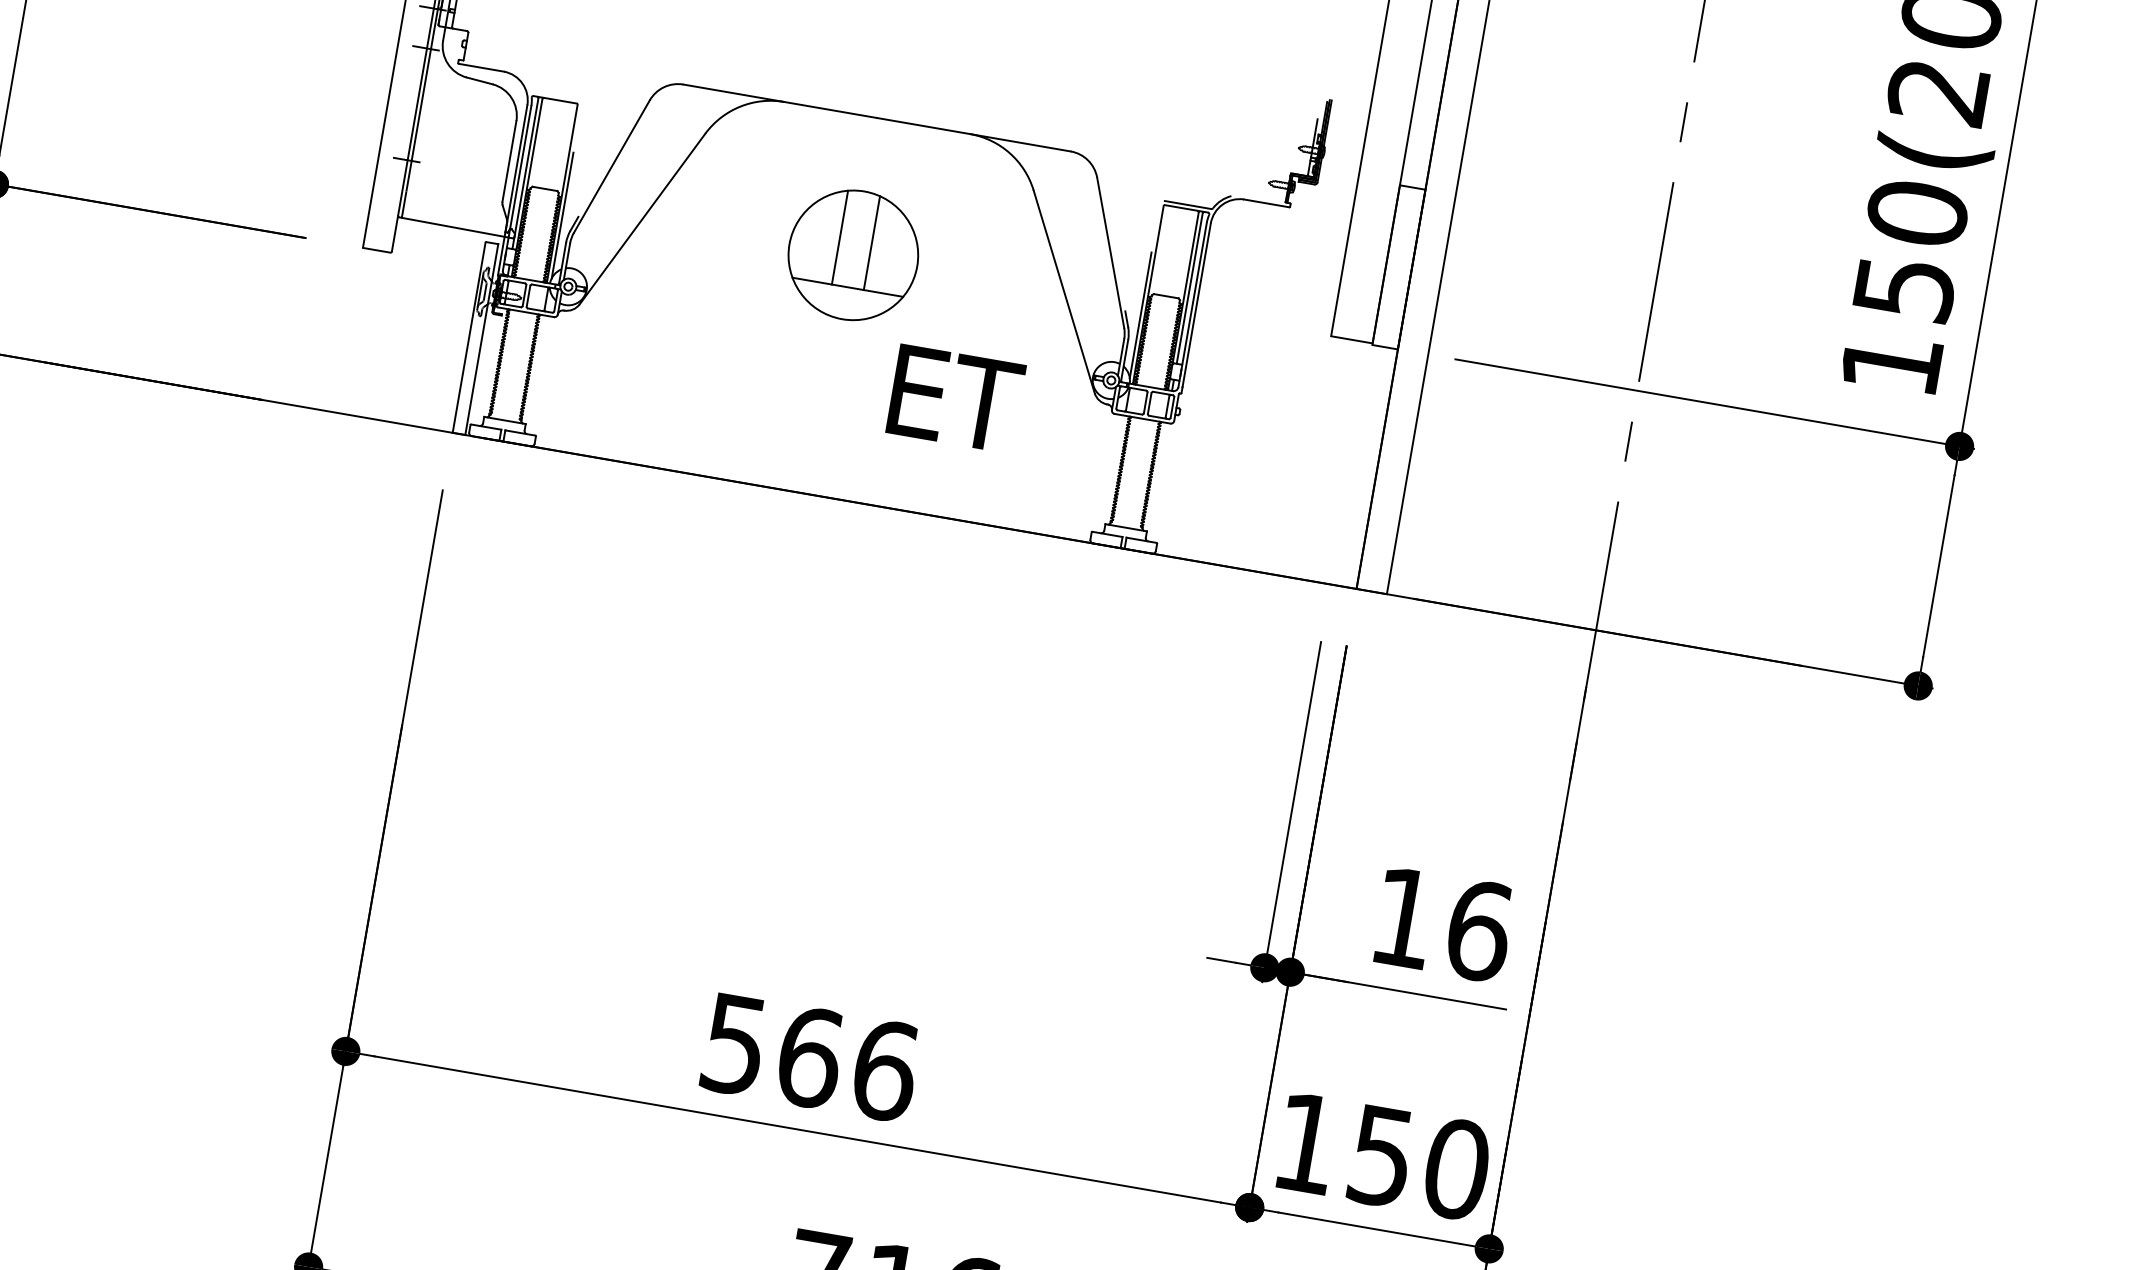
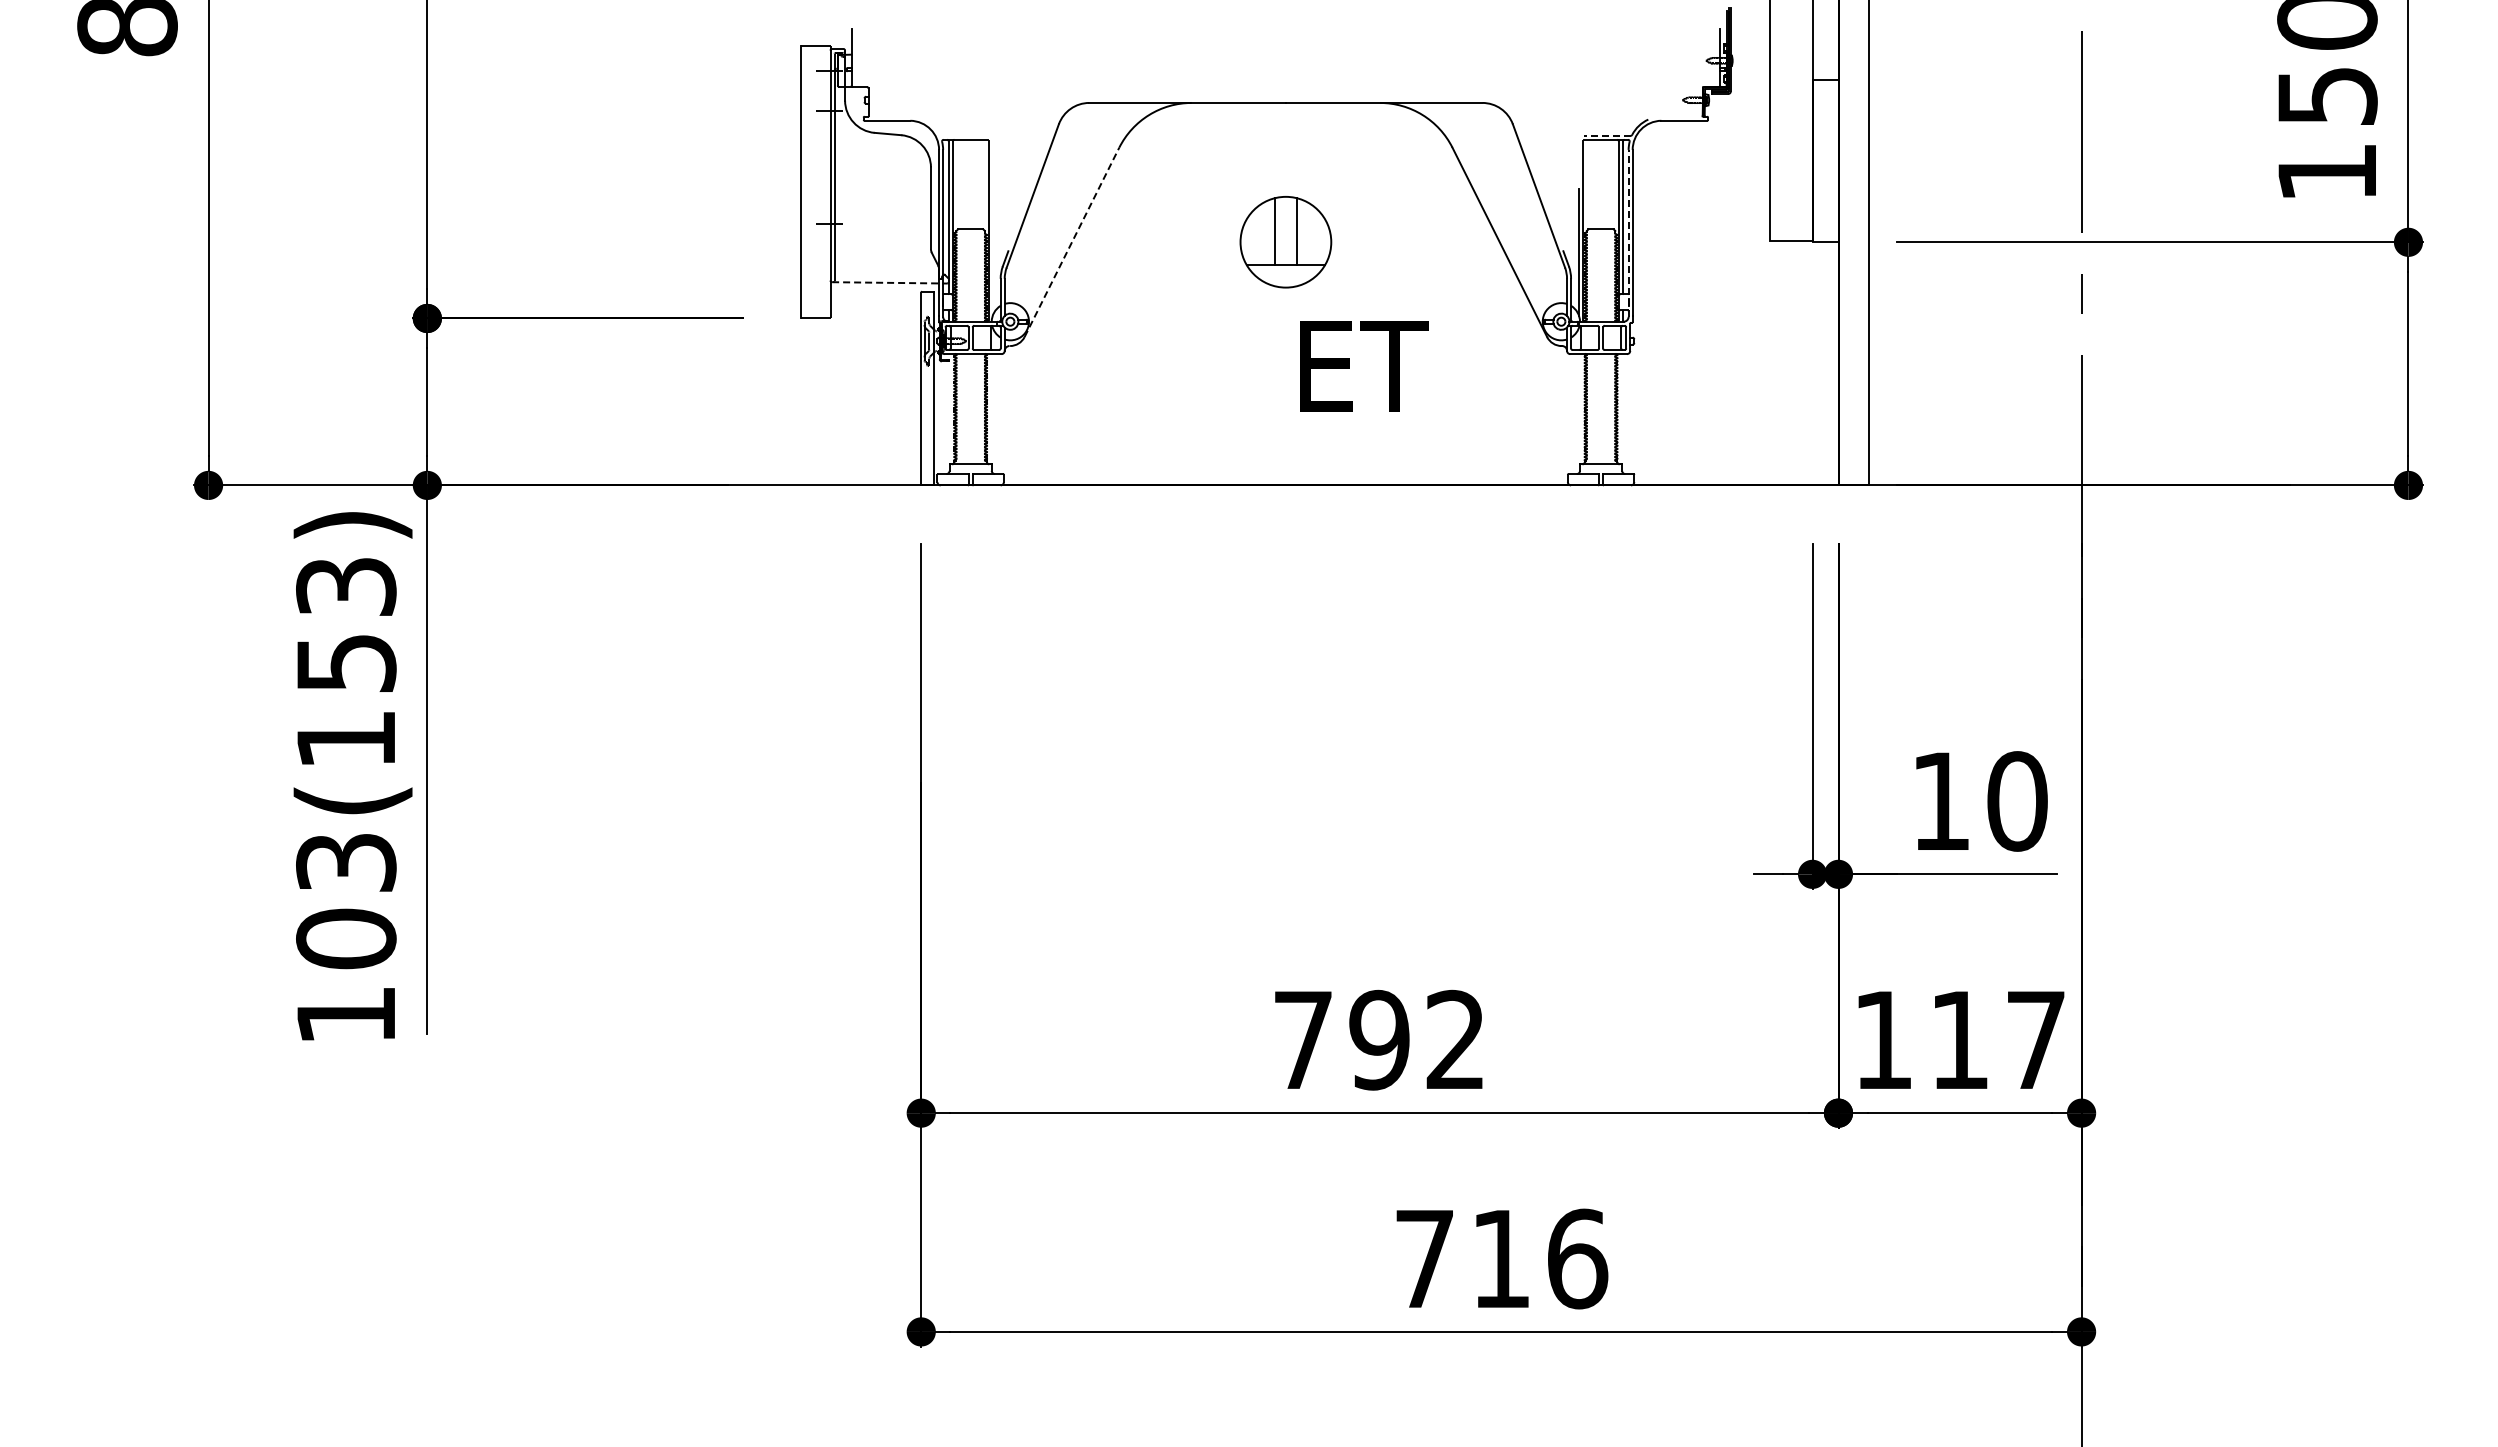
line: (1188, 204) -> (1607, 135), solid -> dashed
line: (562, 215) -> (992, 252), removed
line: (642, 219) -> (1071, 242), solid -> dashed
line: (455, 227) -> (889, 282), solid -> dashed
part: (853, 254) -> (1285, 241), size x0.7
line: (1192, 303) -> (1628, 232), solid -> dashed
text: (956, 399) -> (1364, 366), moved
text: (1479, 930) -> (2017, 801), 16 -> 10
text: (810, 1057) -> (1380, 1039), 566 -> 792
text: (1419, 1162) -> (1998, 1039), 150 -> 117

